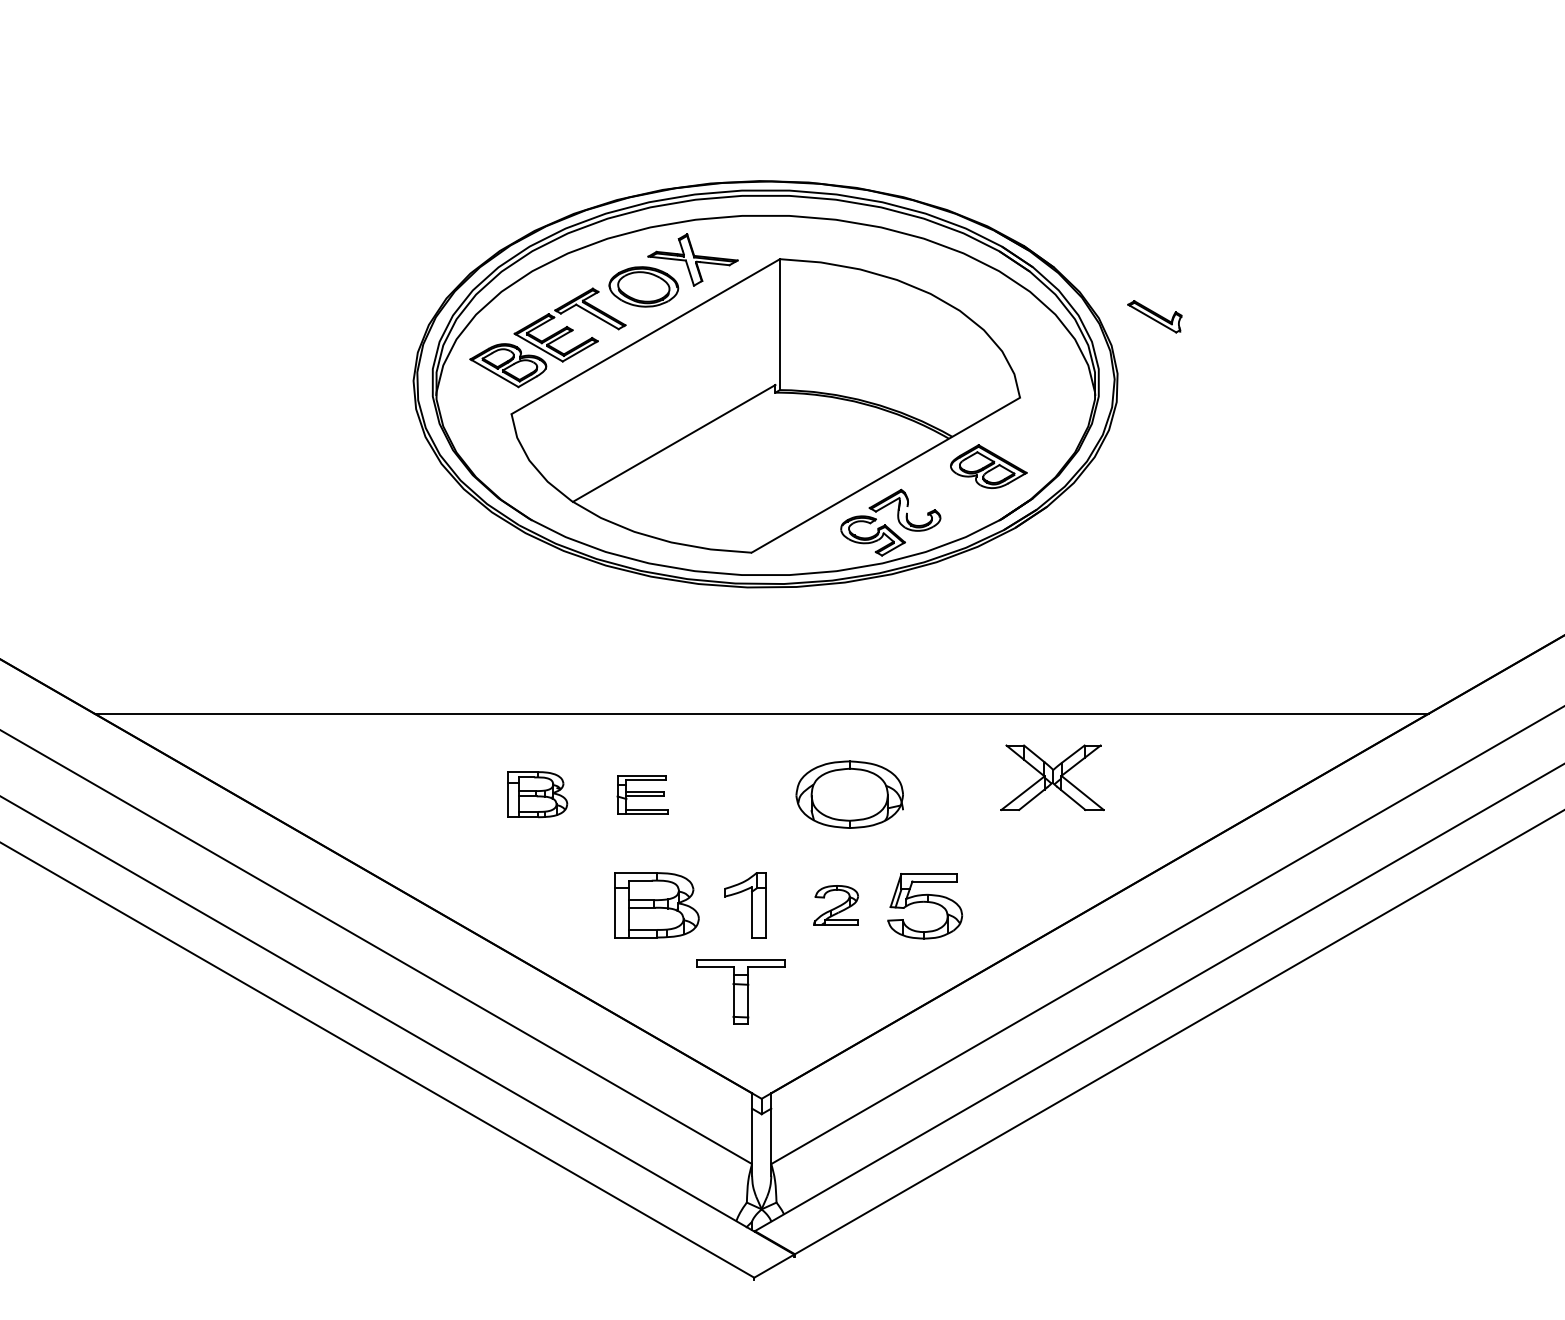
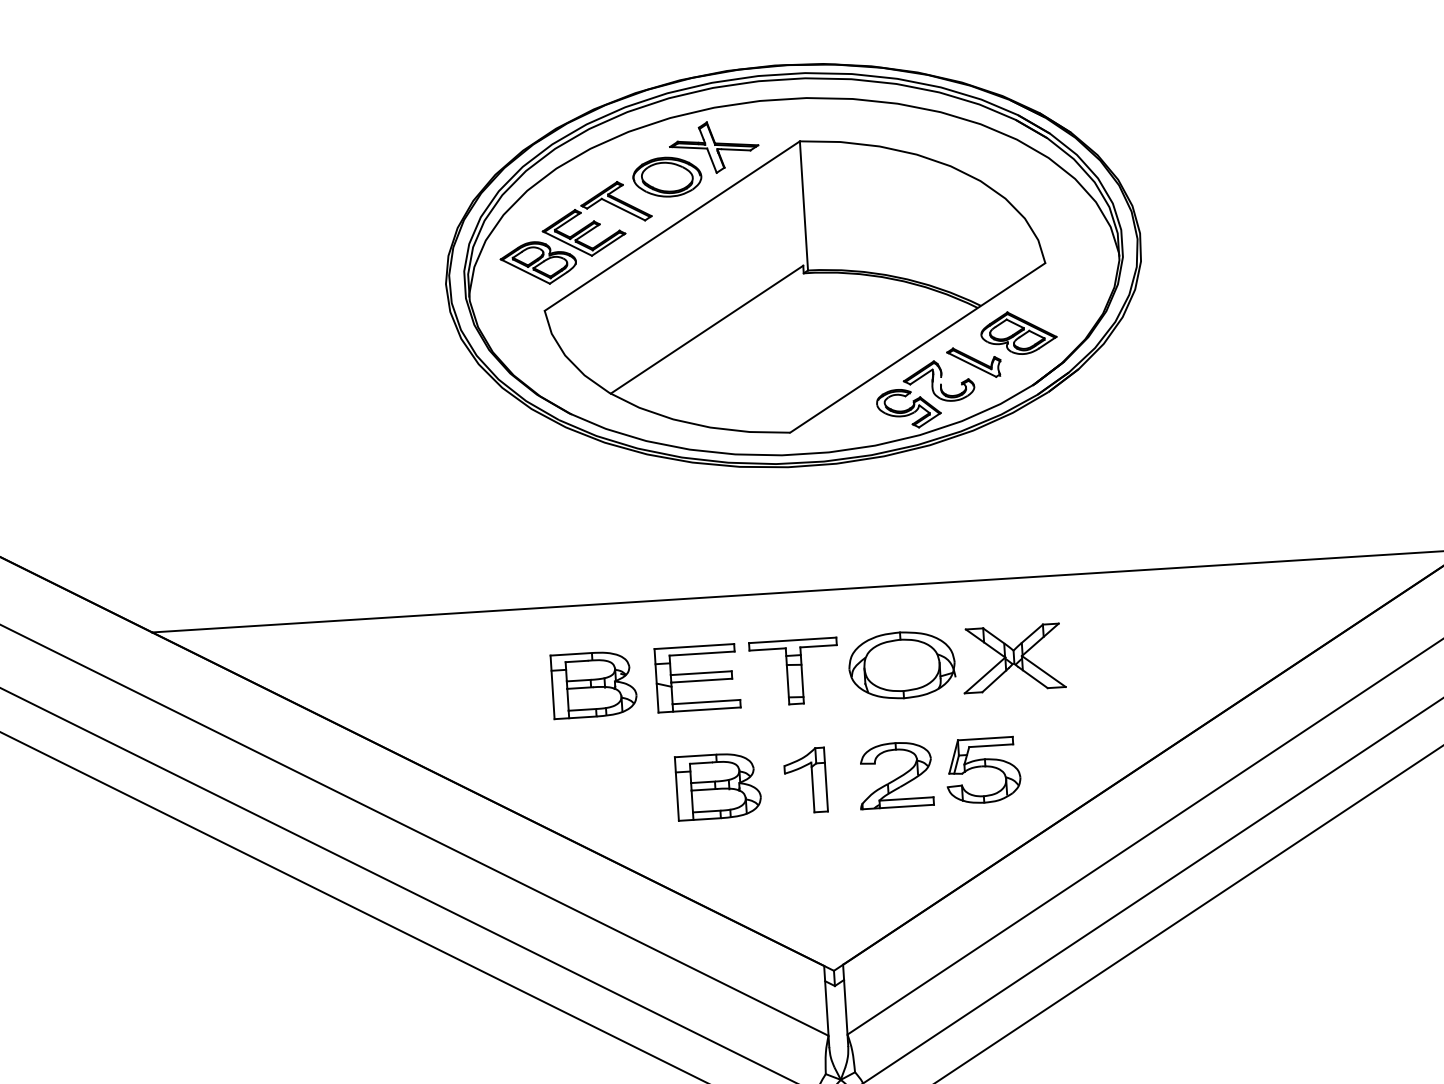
part: (1154, 316) -> (973, 362), moved
part: (1052, 777) -> (1013, 658), moved
part: (537, 794) -> (593, 684), size x1.43
part: (642, 794) -> (697, 678), size x1.67
part: (835, 905) -> (894, 775), size x1.67
part: (740, 991) -> (794, 671), moved

